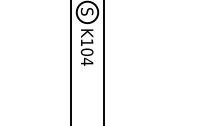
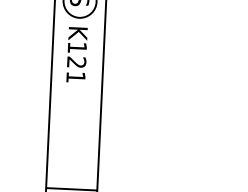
text: (86, 56) -> (75, 69), K104 -> K121

